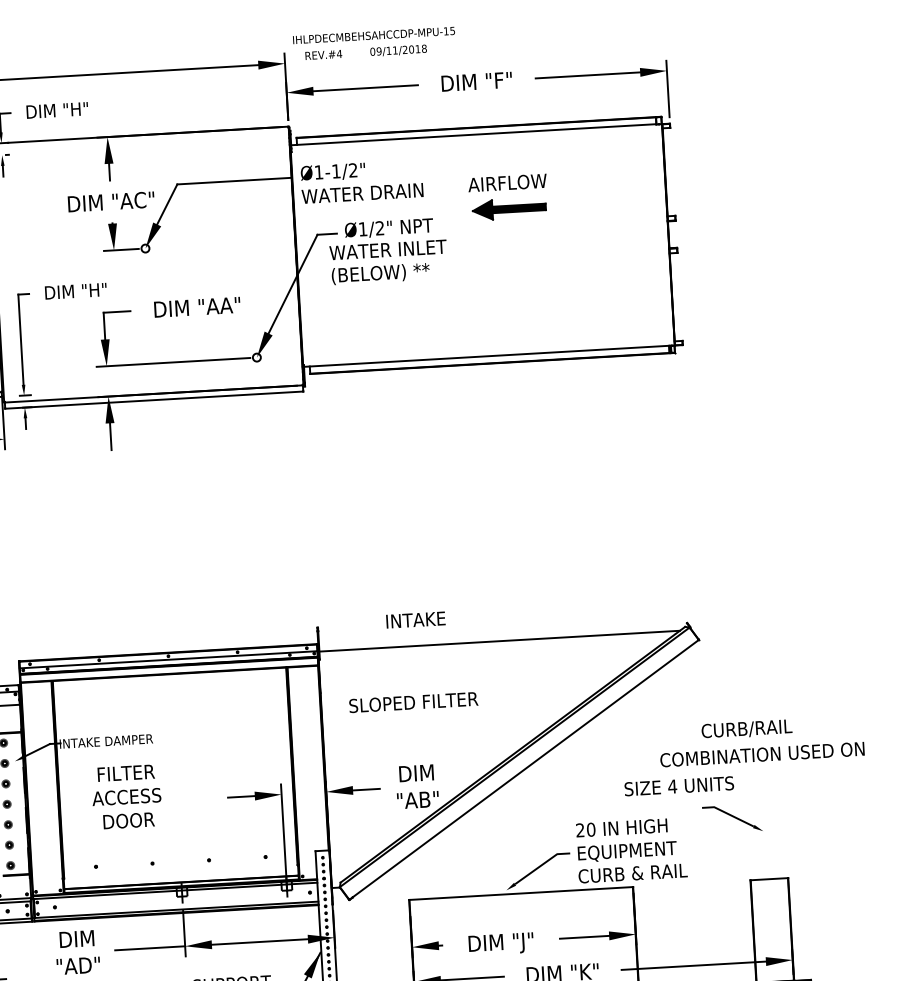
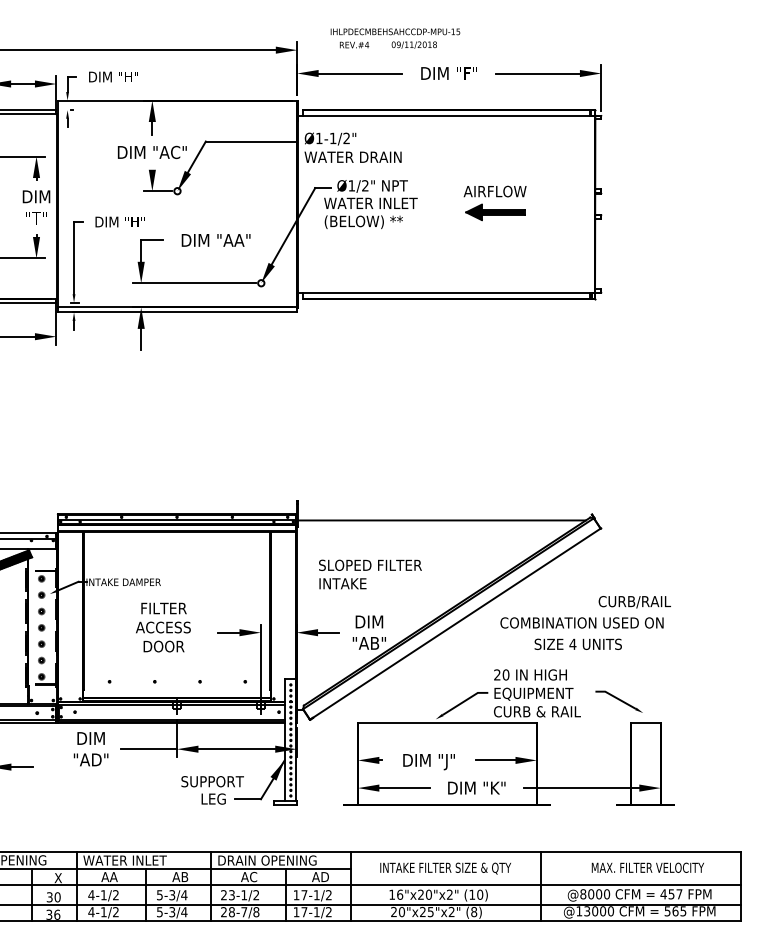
text: (374, 43) -> (395, 38), moved
part: (507, 197) -> (494, 203), moved
text: (415, 619) -> (342, 583), moved
text: (761, 754) -> (581, 622), moved
text: (126, 796) -> (163, 627), moved
part: (731, 818) -> (618, 701), moved

